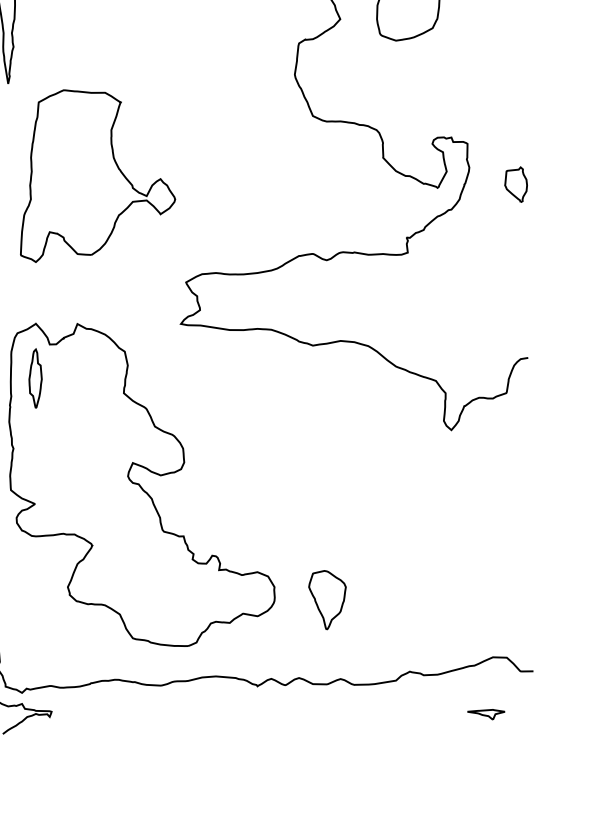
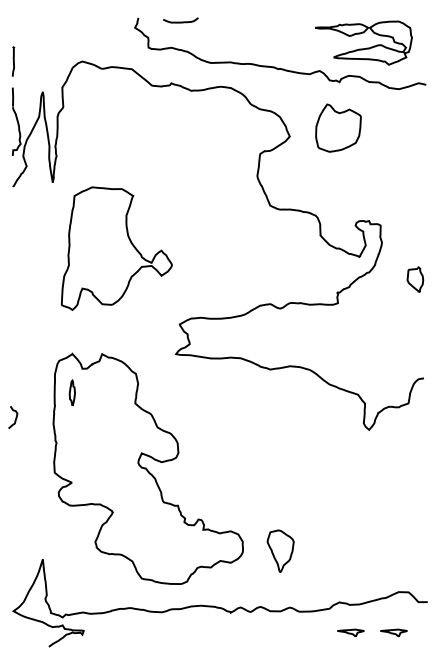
part: (516, 184) -> (415, 279), moved
part: (35, 377) -> (72, 392), size x0.6
part: (425, 713) -> (350, 632), added

